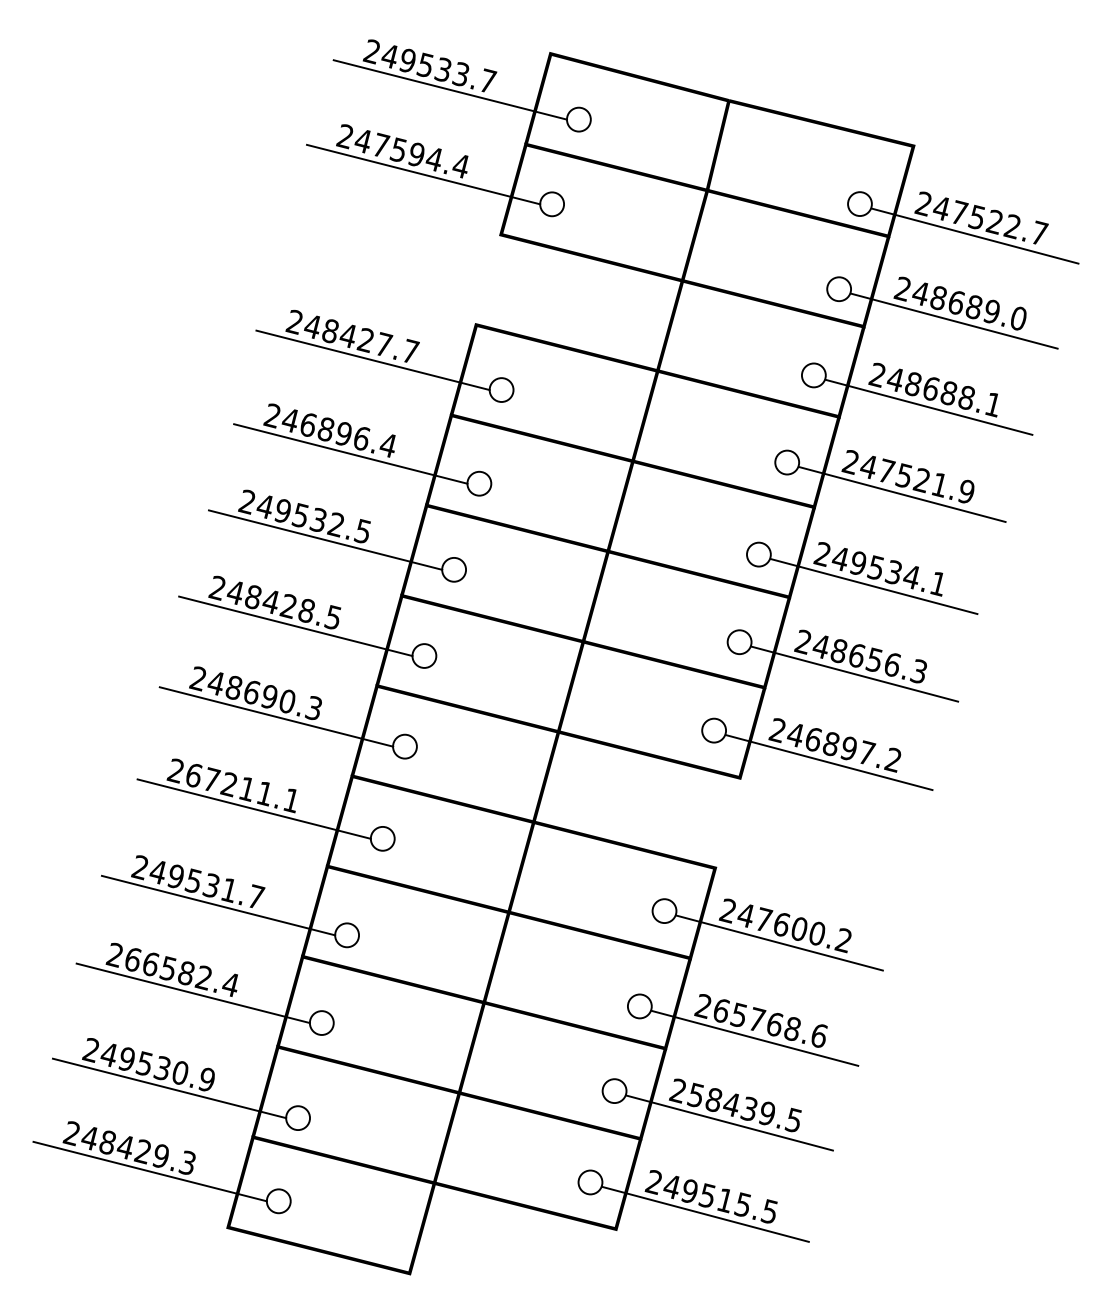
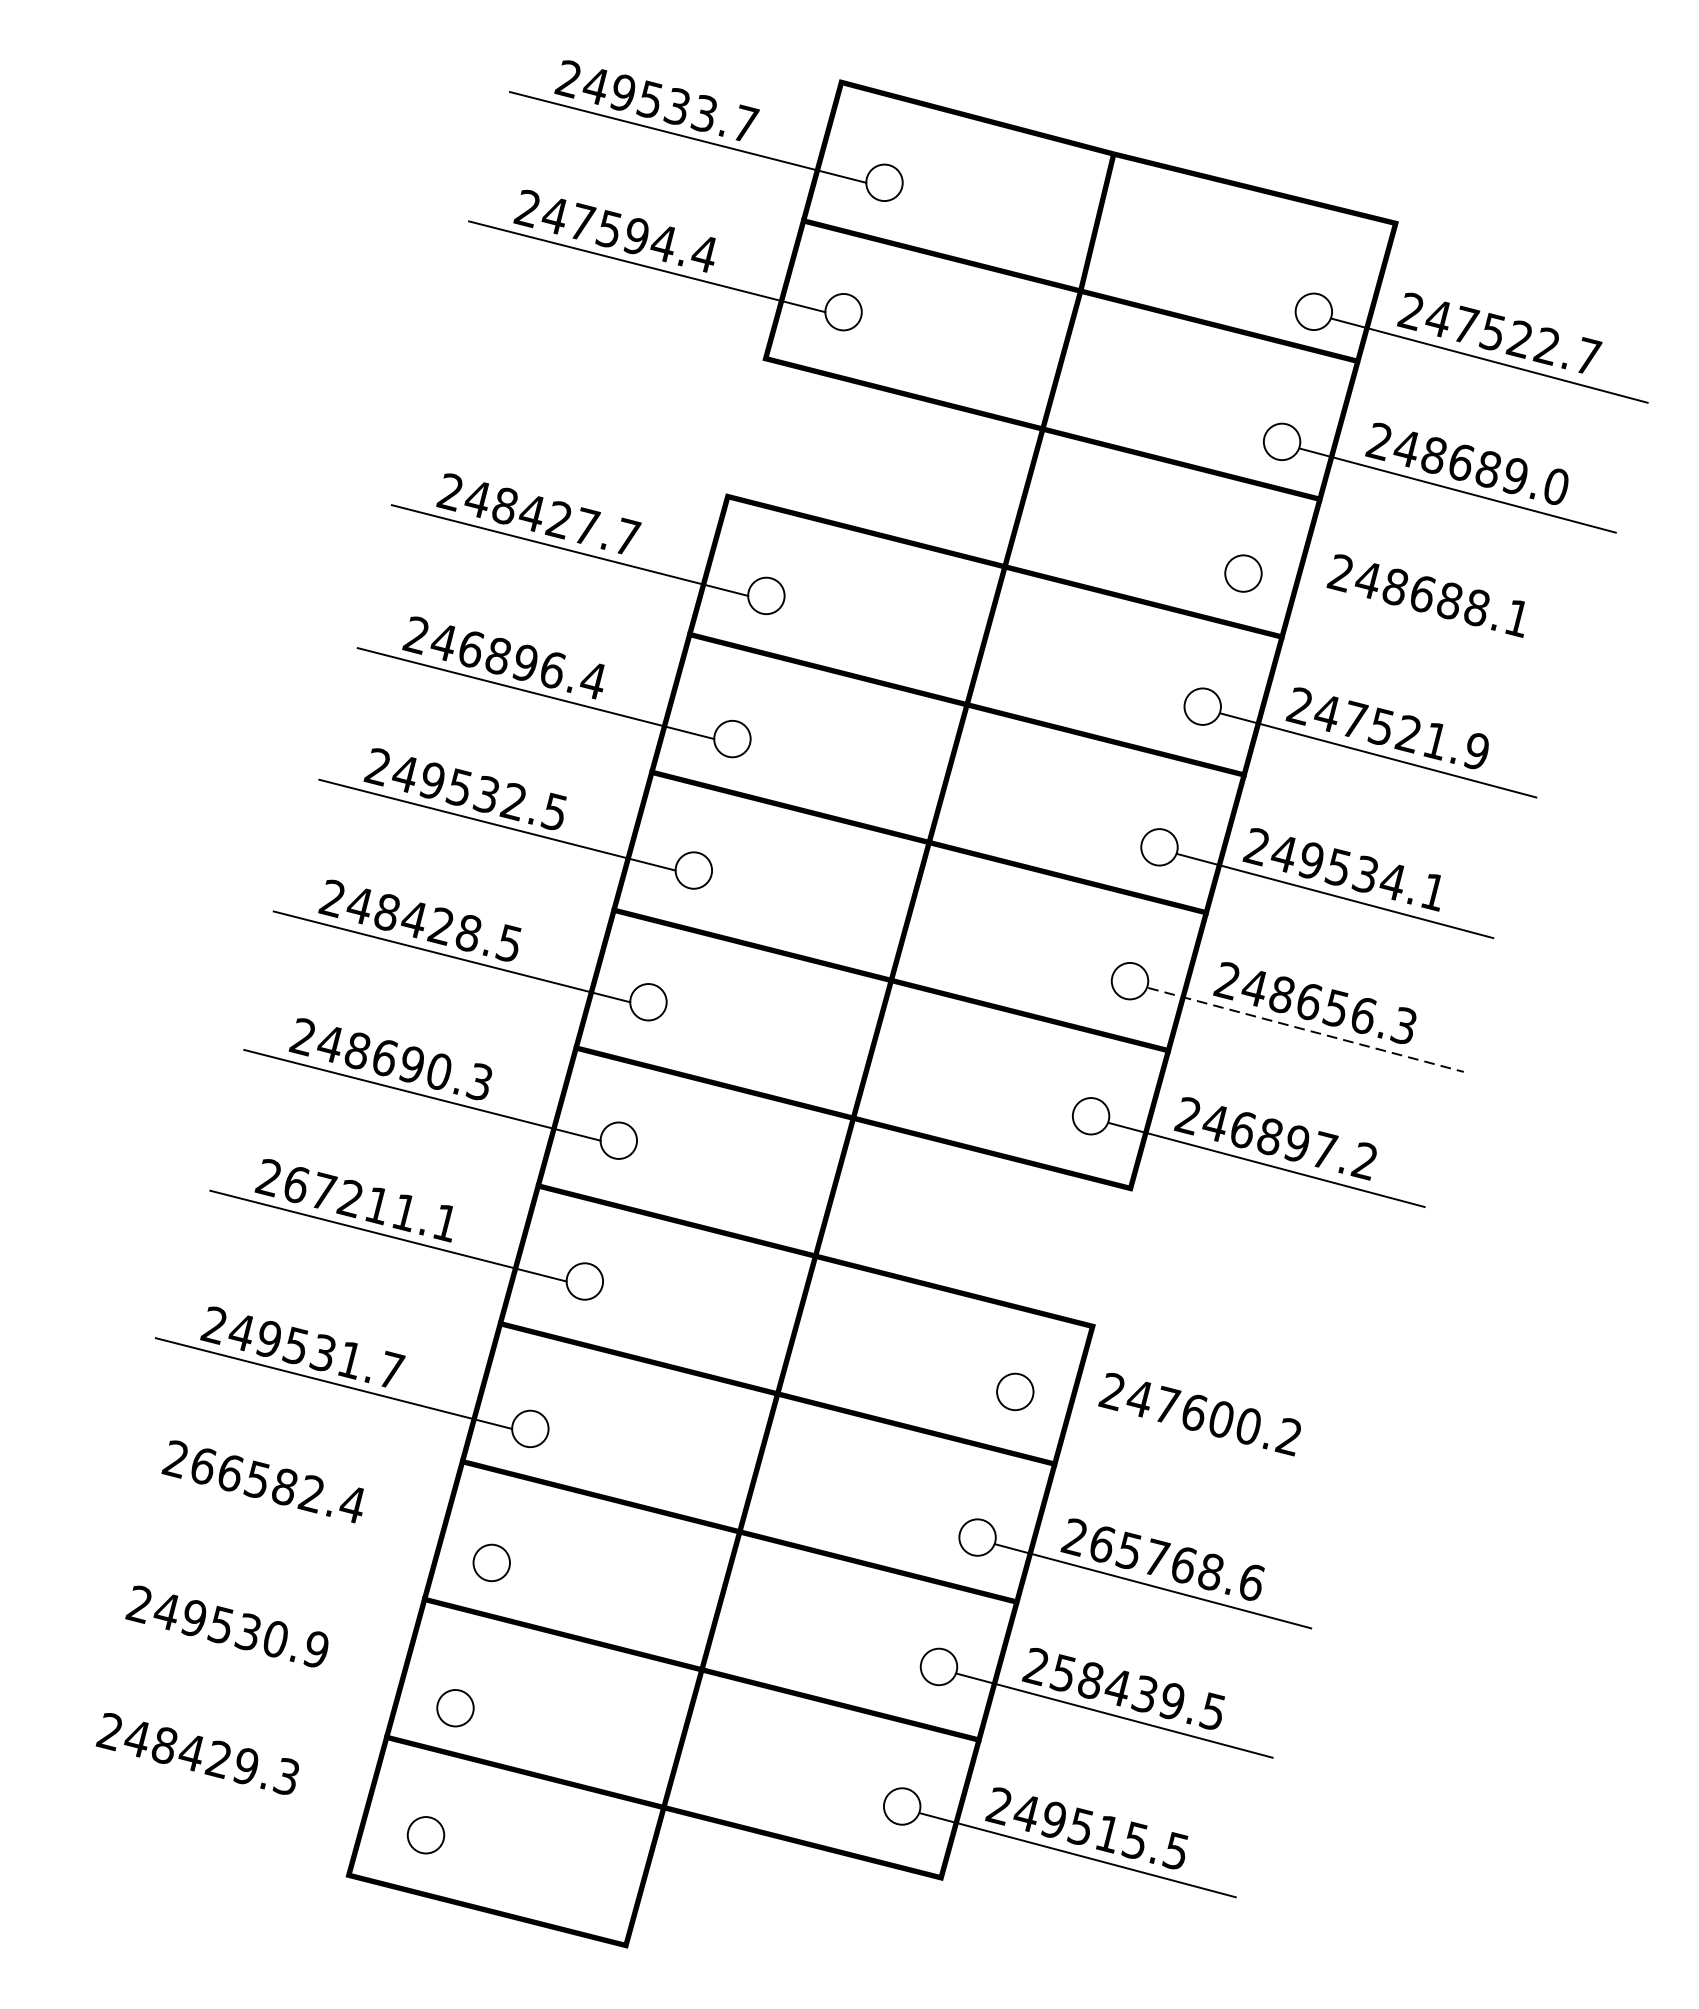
line: (928, 406) -> (1418, 621), removed
line: (854, 674) -> (1305, 1030), solid -> dashed
line: (779, 942) -> (1190, 1439), removed
line: (192, 993) -> (294, 1517), removed
line: (169, 1088) -> (259, 1662), removed
line: (149, 1171) -> (228, 1789), removed

